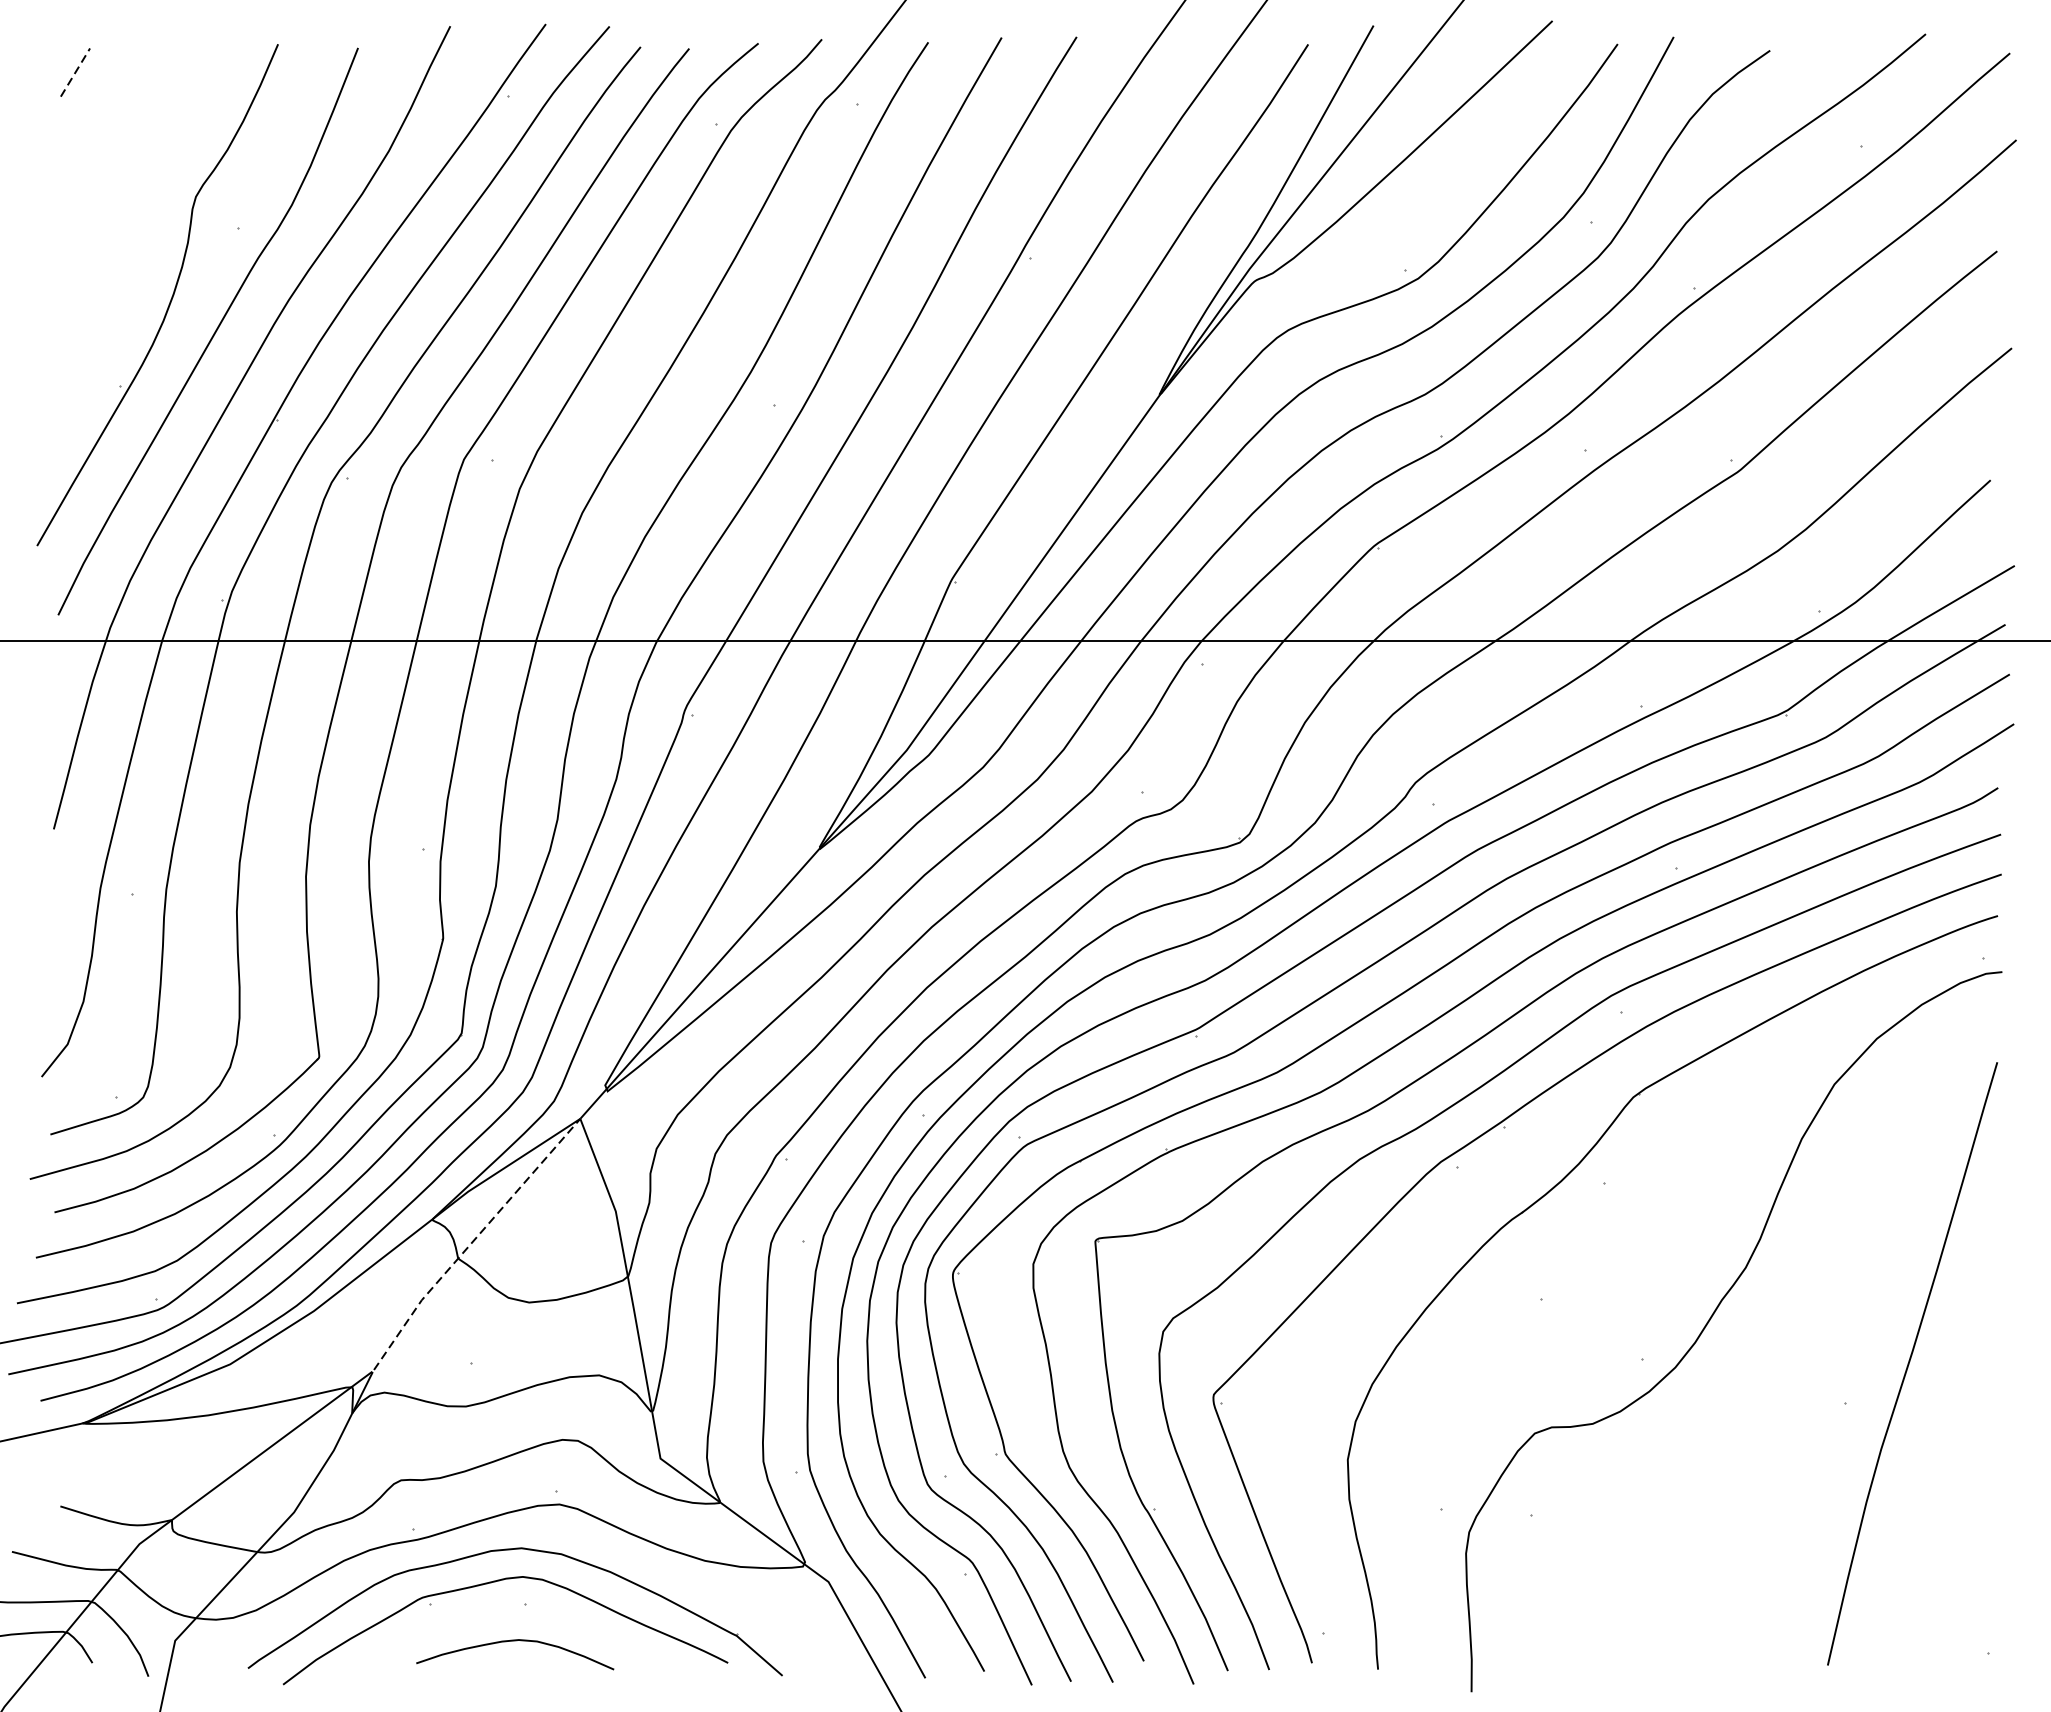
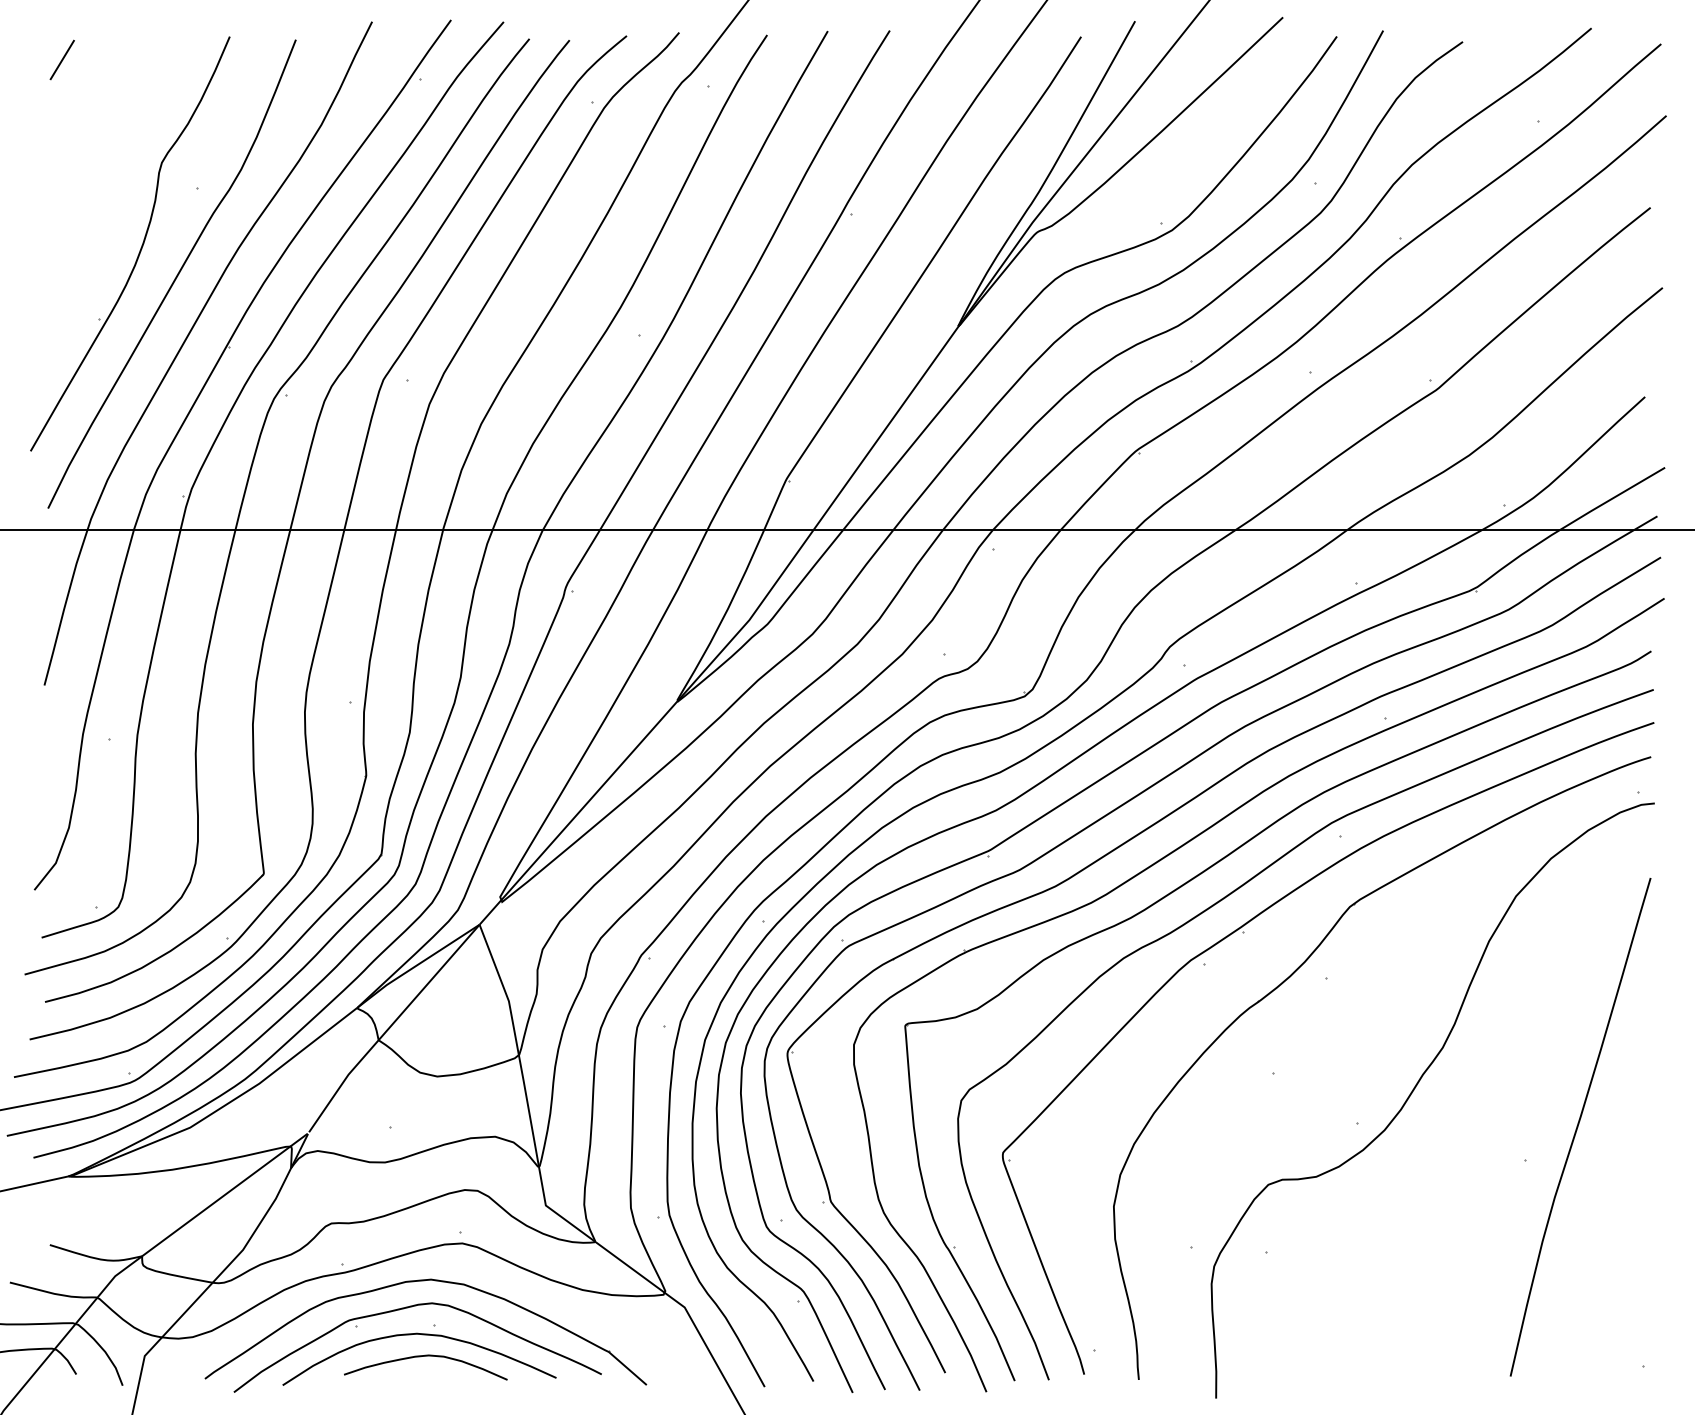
line: (75, 71) -> (62, 59), dashed -> solid
line: (473, 1240) -> (391, 1025), dashed -> solid
curve: (511, 1615) -> (422, 1335), added

